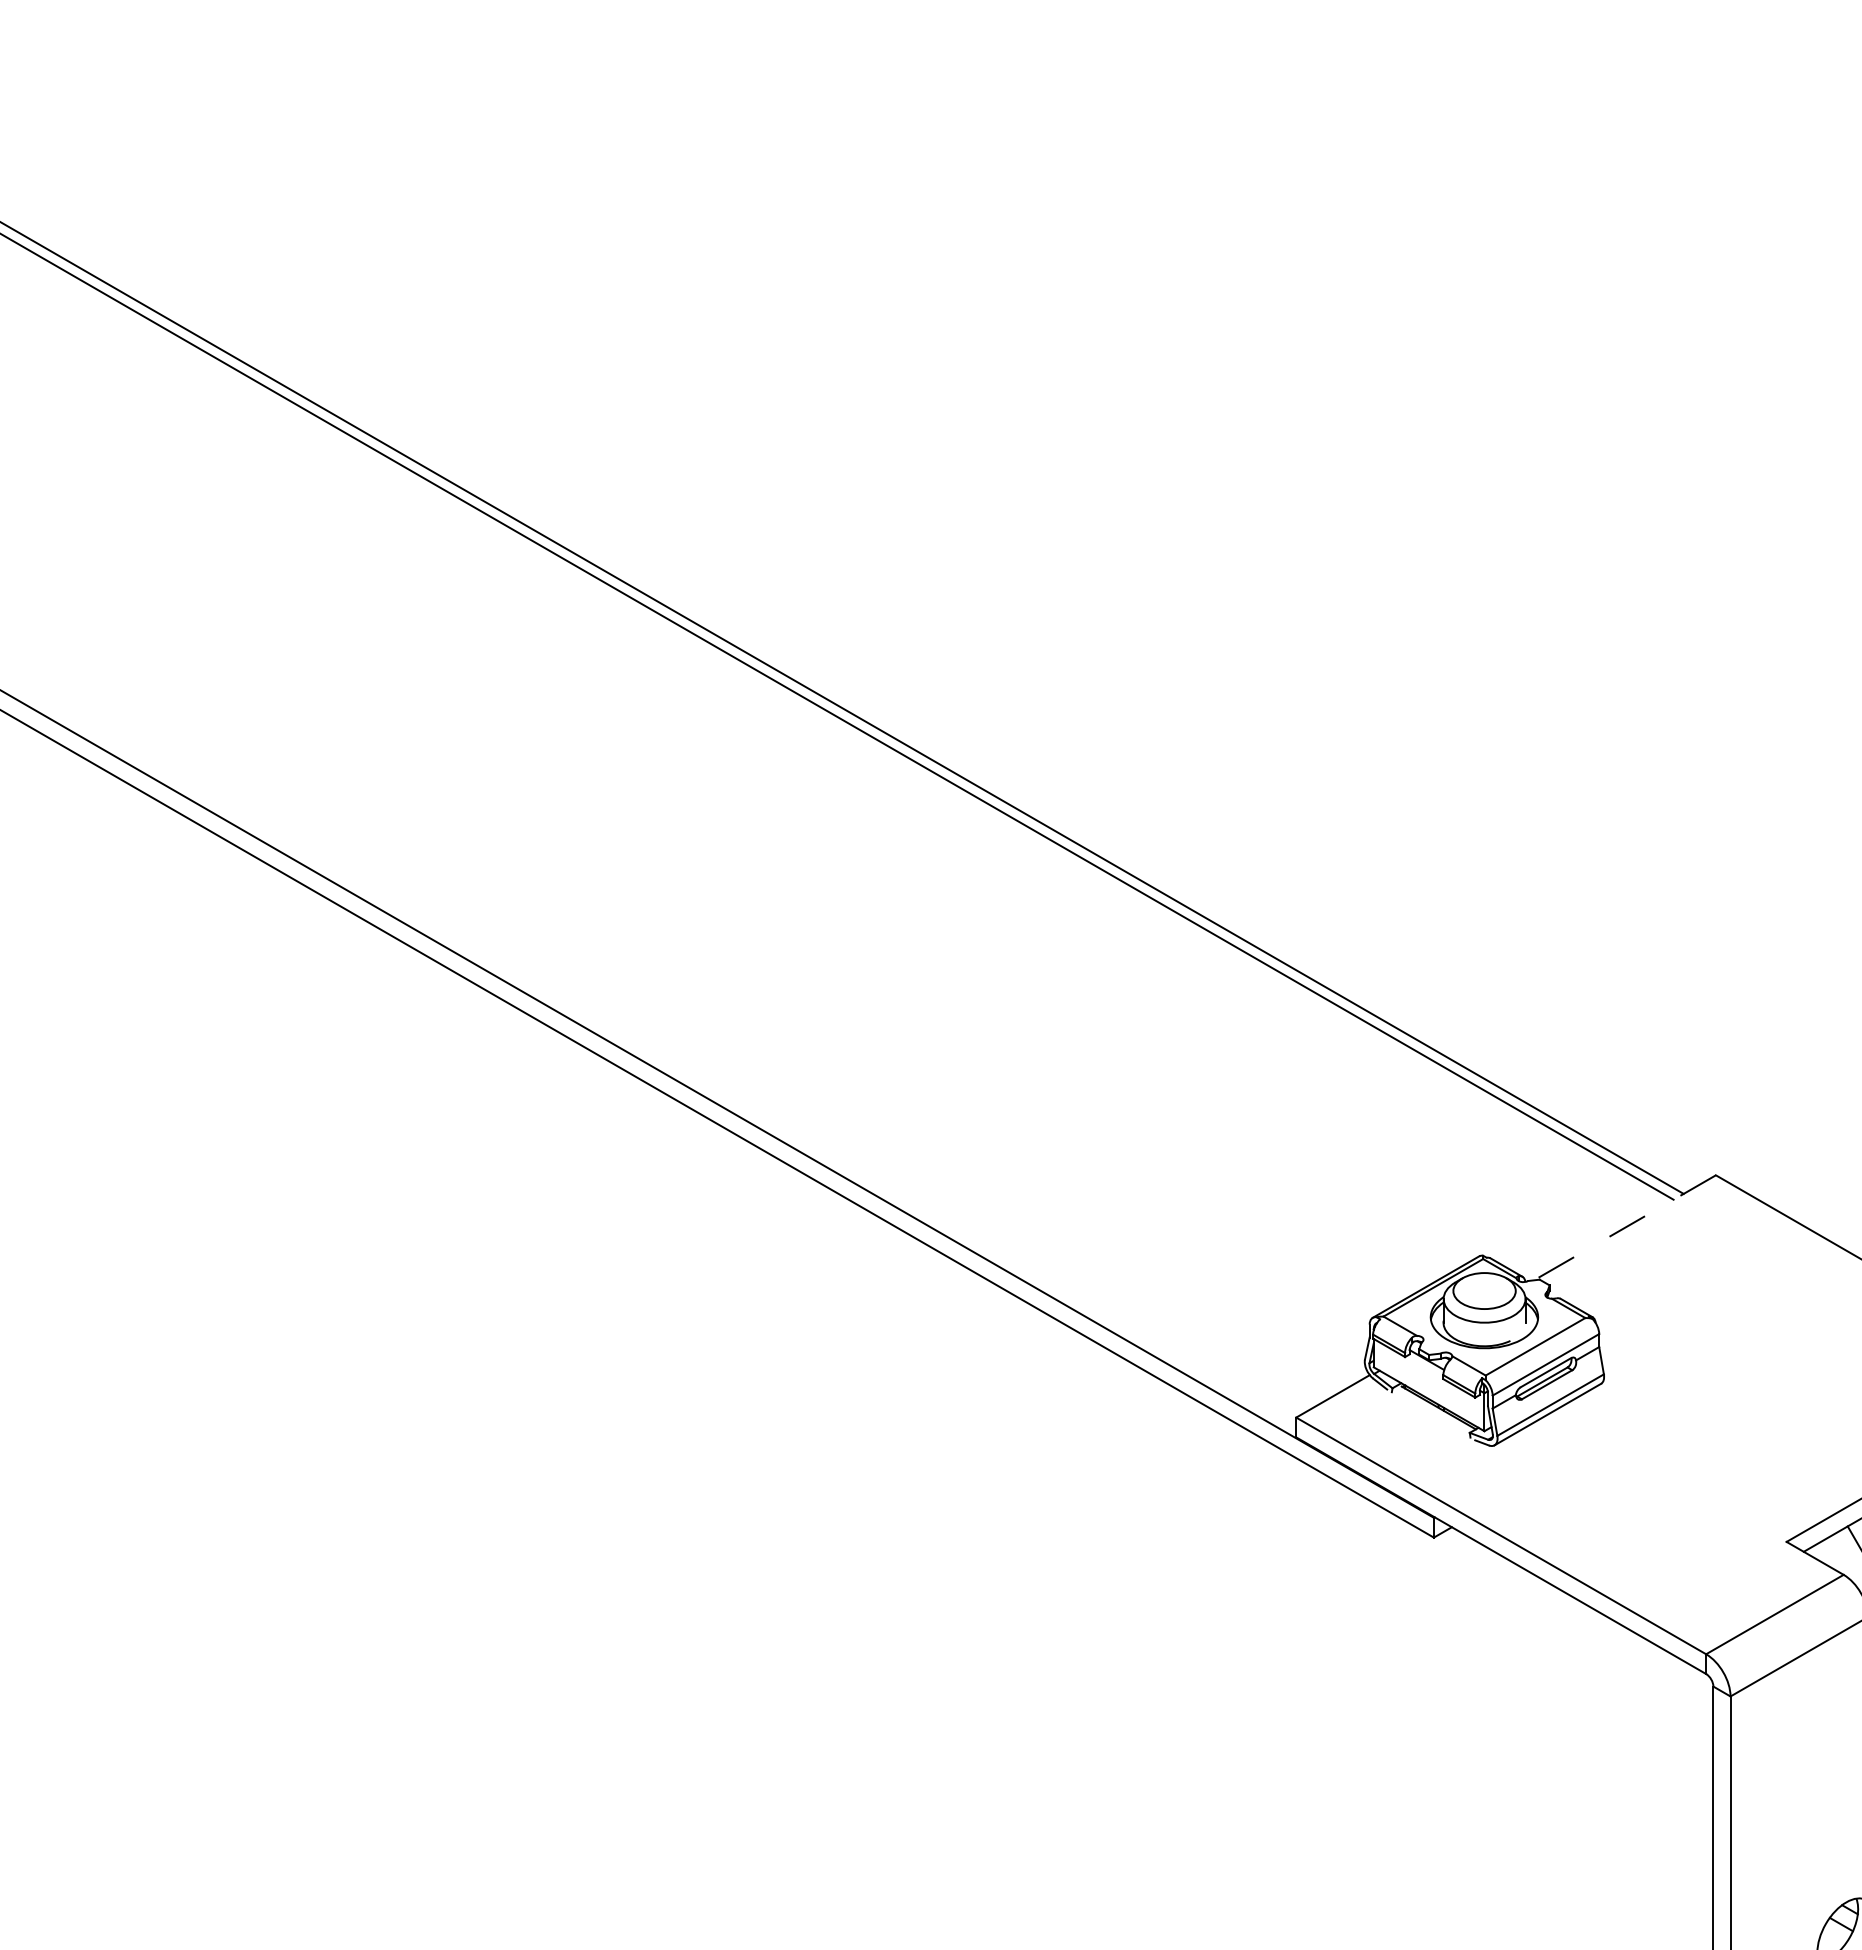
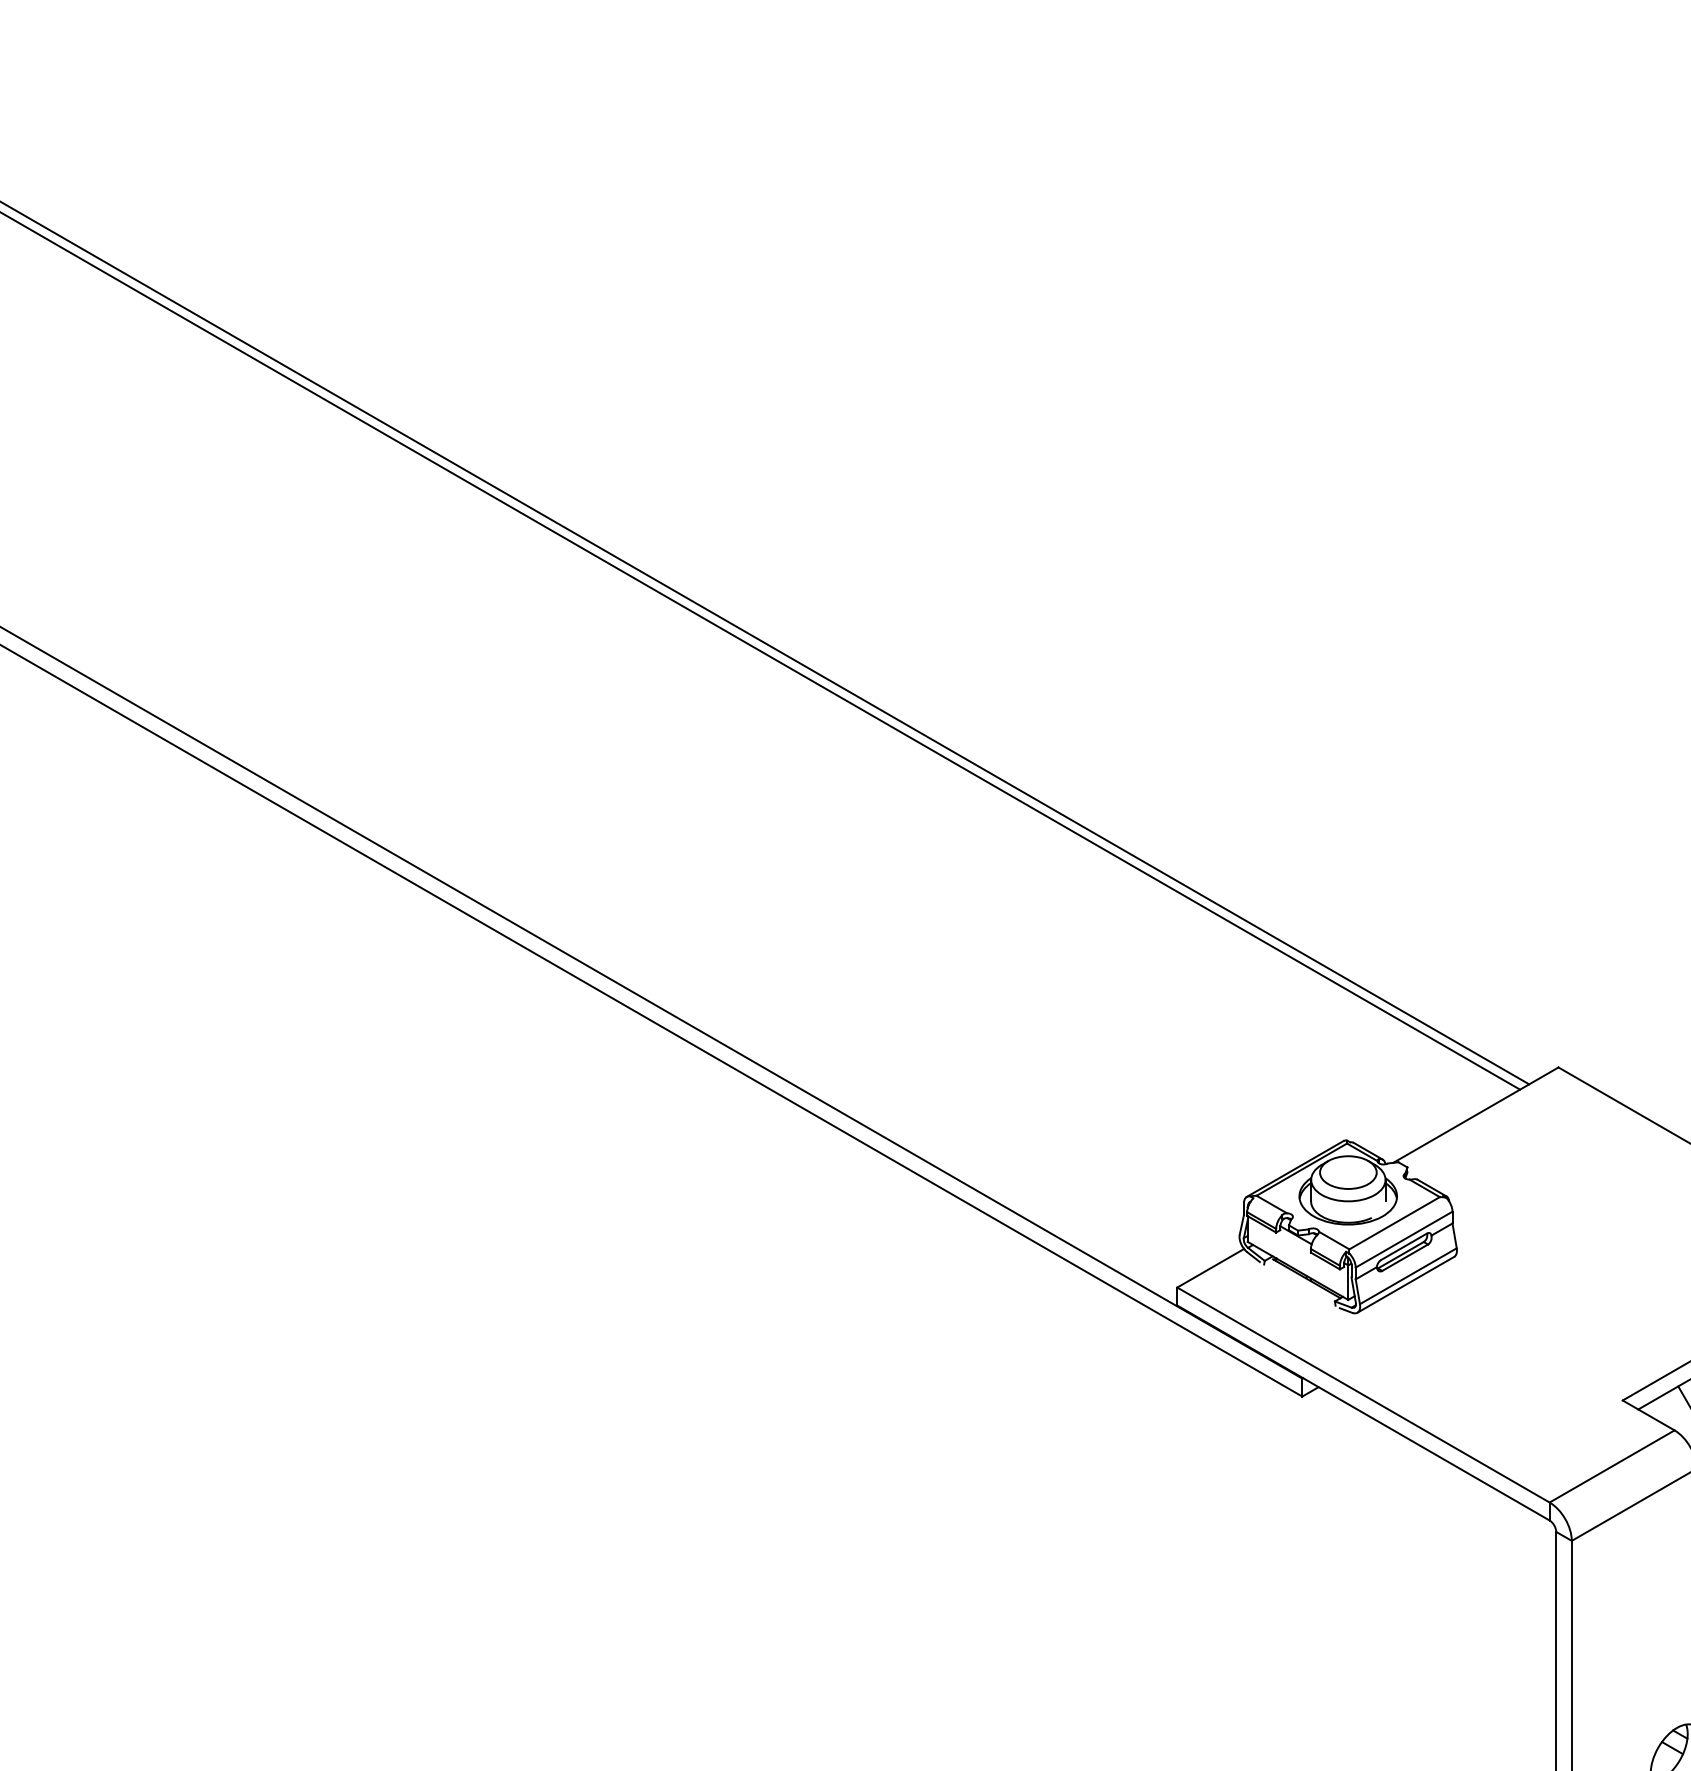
line: (1624, 1228) -> (1475, 1115), dashed -> solid

